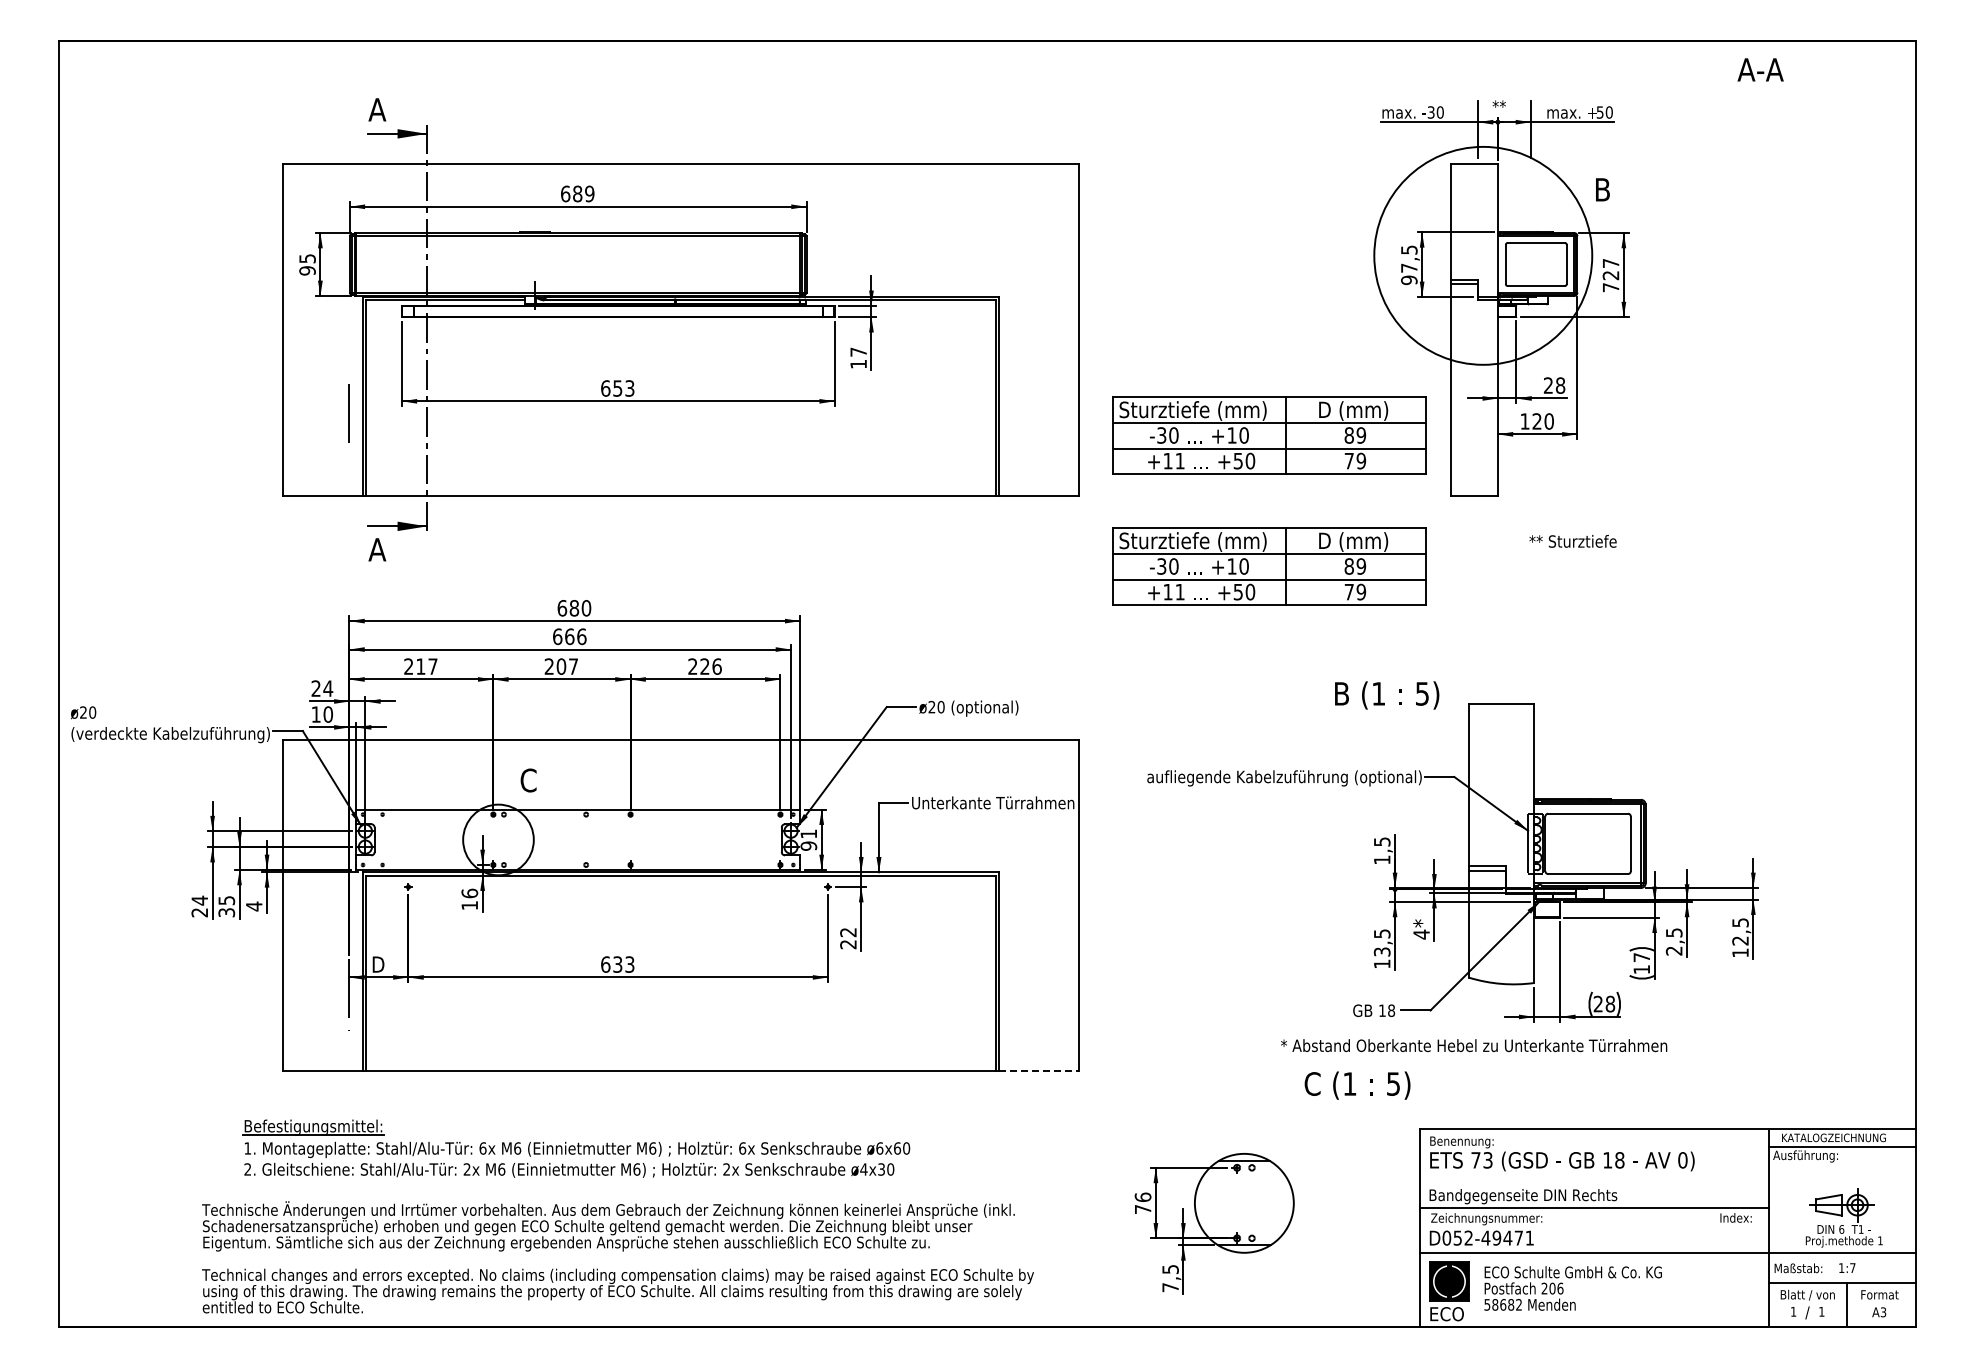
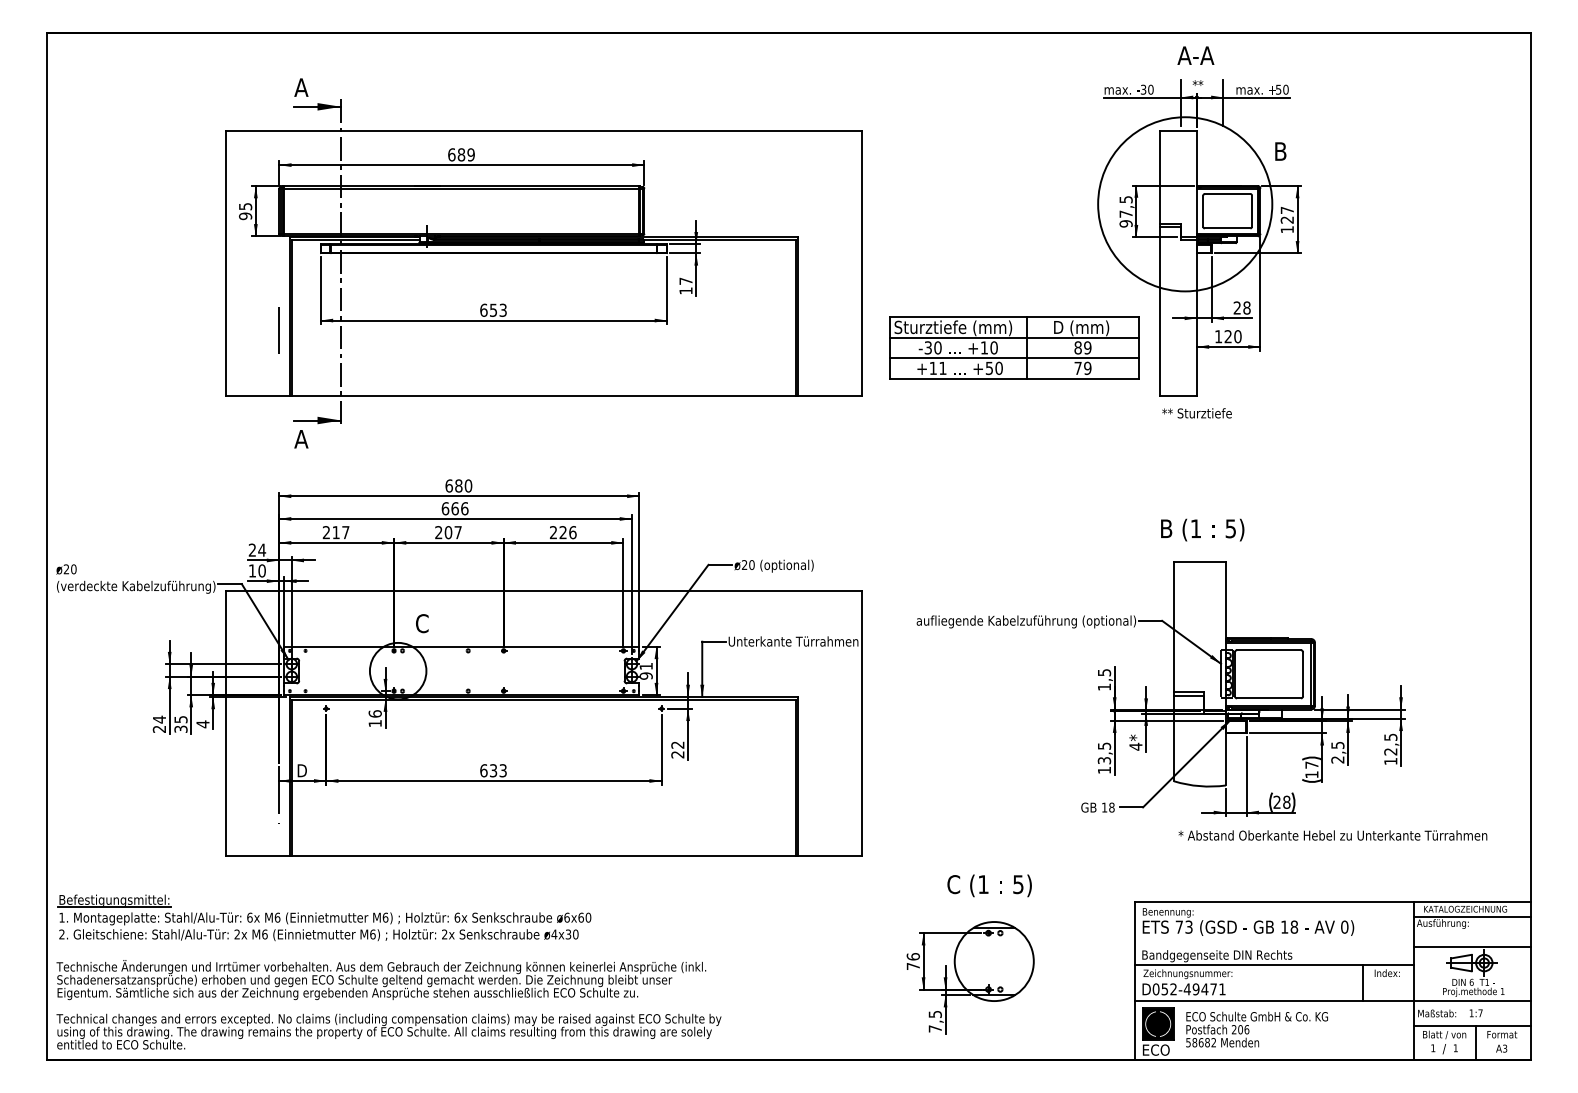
text: (1760, 69) -> (1195, 55), moved
text: (1611, 287) -> (1287, 229), 727 -> 127
text: (1572, 541) -> (1196, 413), moved
part: (1269, 566) -> (1014, 452), removed
text: (1387, 695) -> (1202, 530), moved
text: (1474, 1045) -> (1333, 835), moved
line: (1038, 1071) -> (829, 856), dashed -> solid
text: (1357, 1085) -> (989, 885), moved
part: (576, 1148) -> (324, 917), moved
line: (1842, 1184) -> (1472, 946), added
line: (1705, 1230) -> (1362, 983), added
part: (622, 1251) -> (392, 1000), moved

